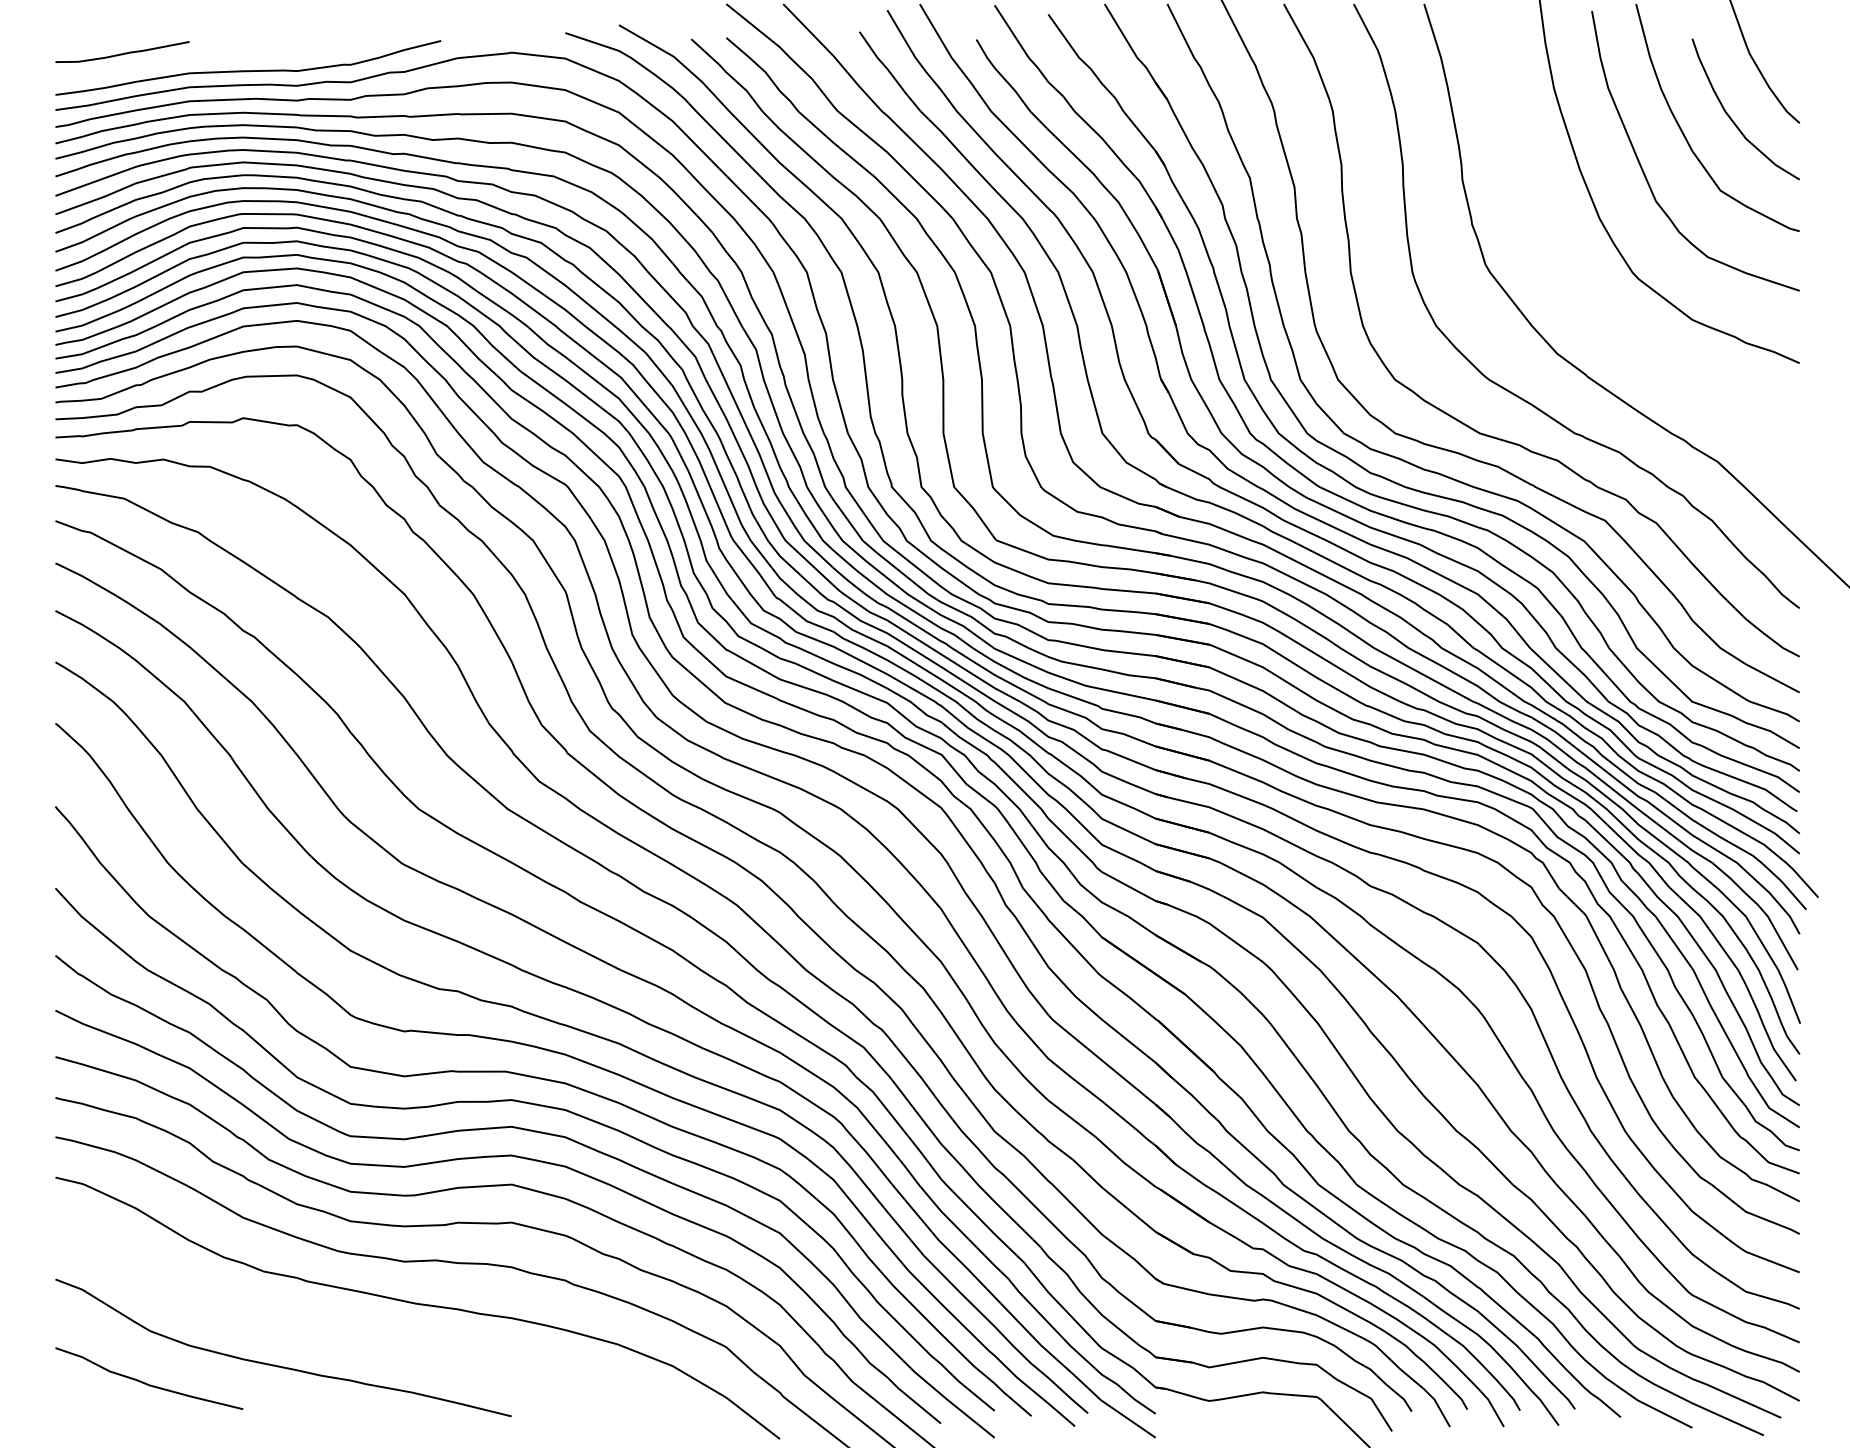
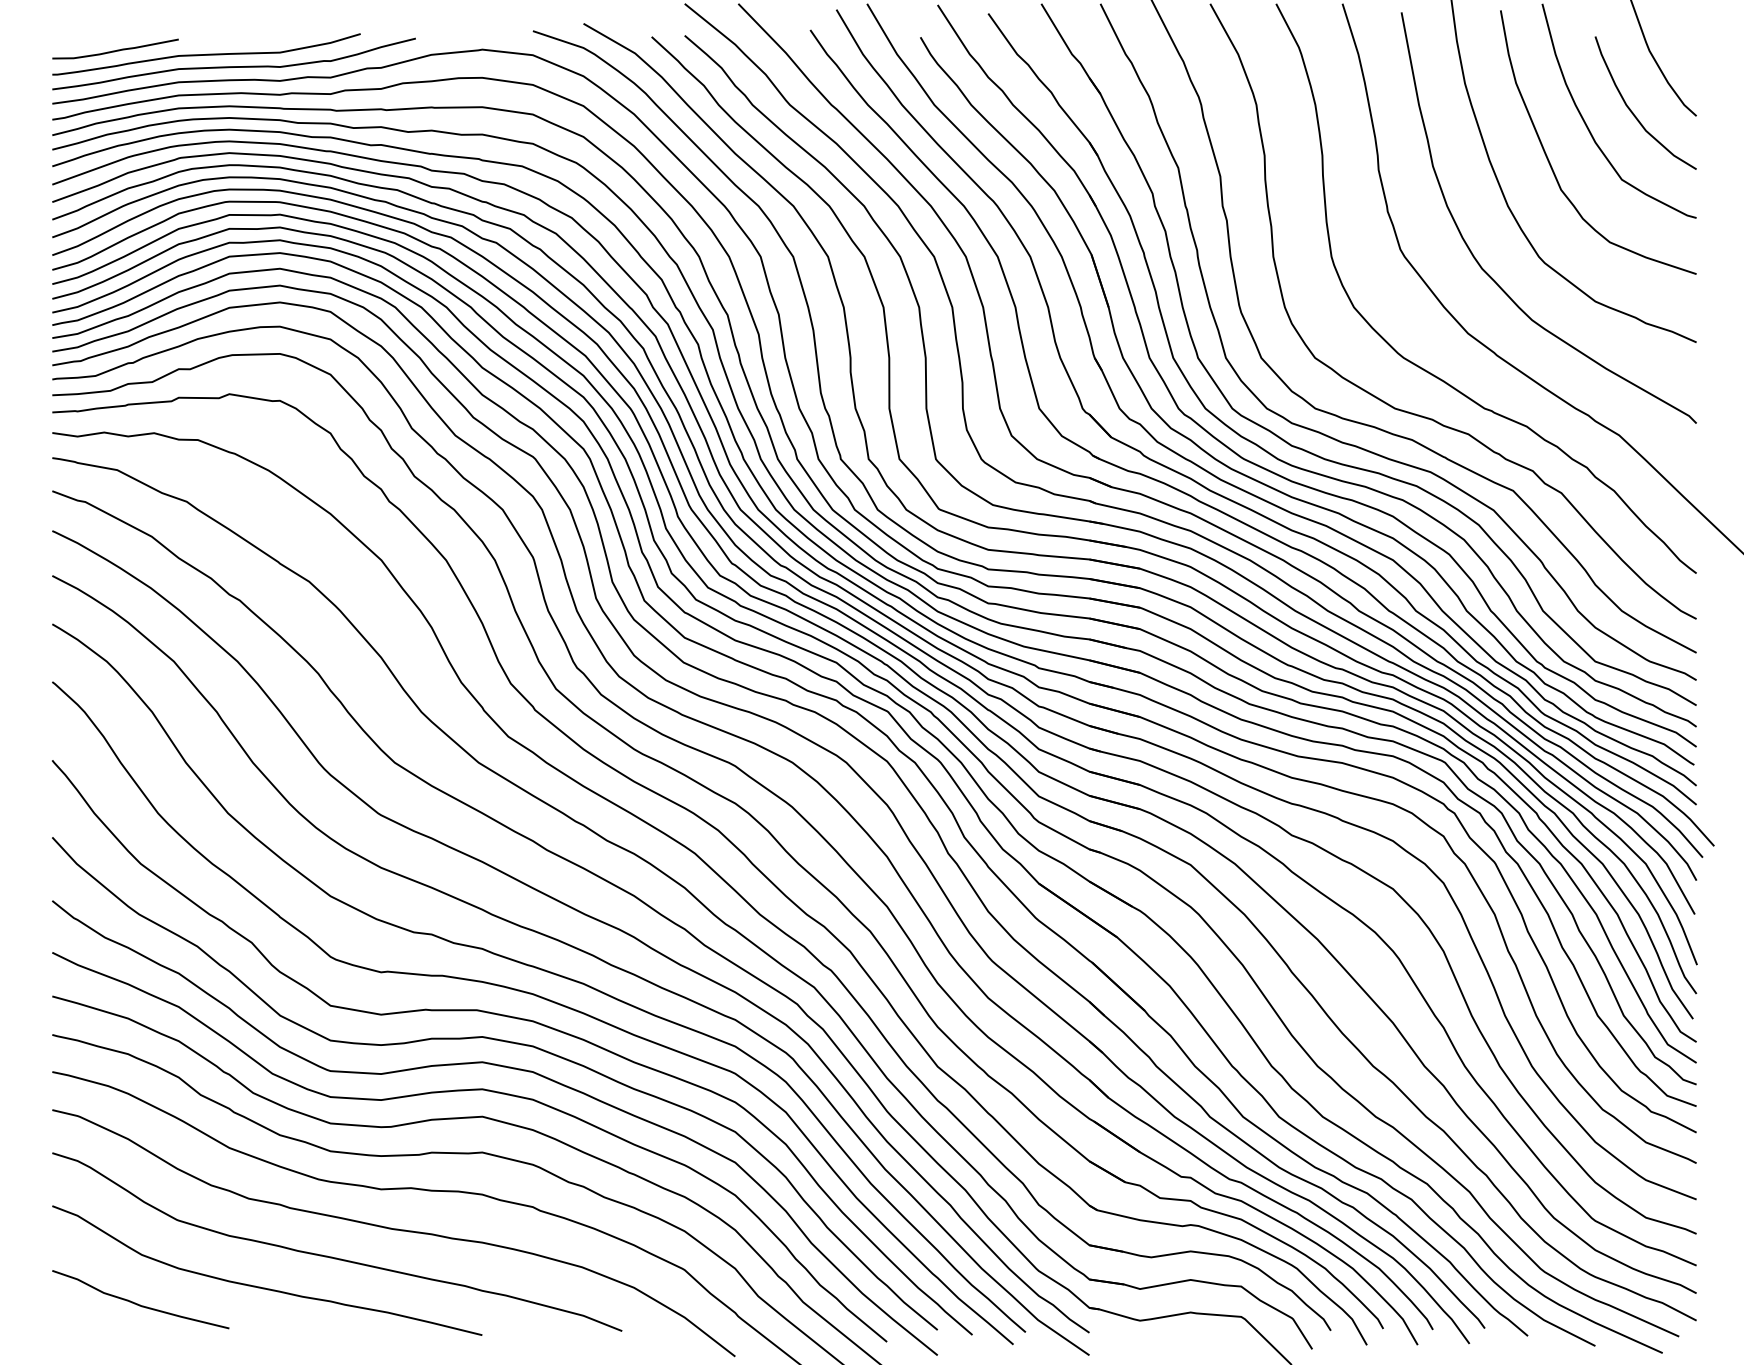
curve: (219, 57) -> (206, 54), added
curve: (1581, 292) -> (1490, 275), added
curve: (352, 1332) -> (332, 1256), added

